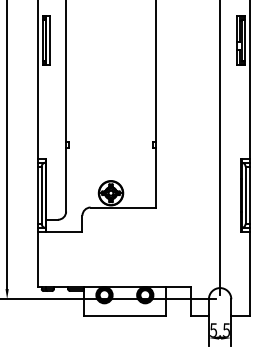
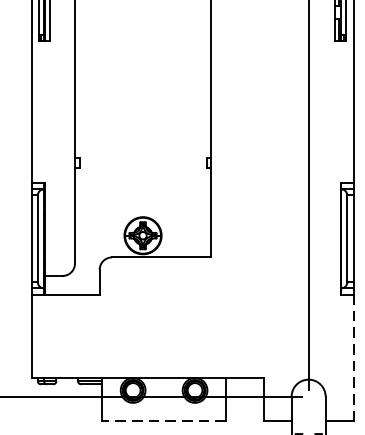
line: (249, 273) -> (353, 357), solid -> dashed
line: (124, 315) -> (163, 421), solid -> dashed

